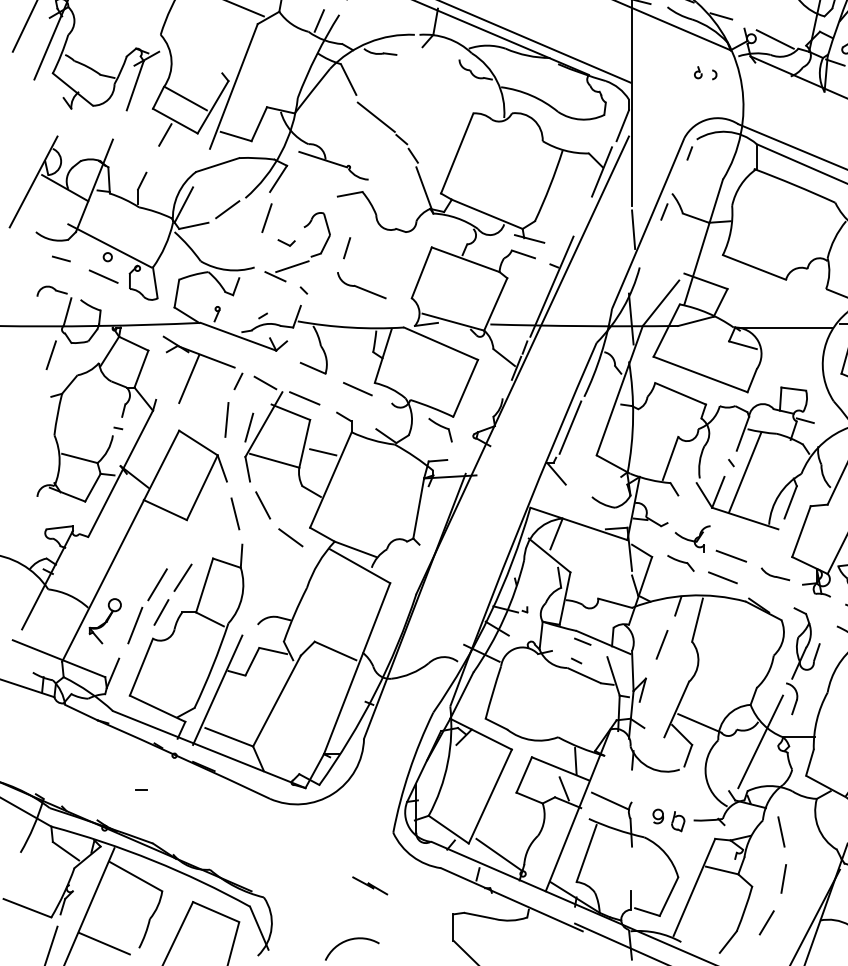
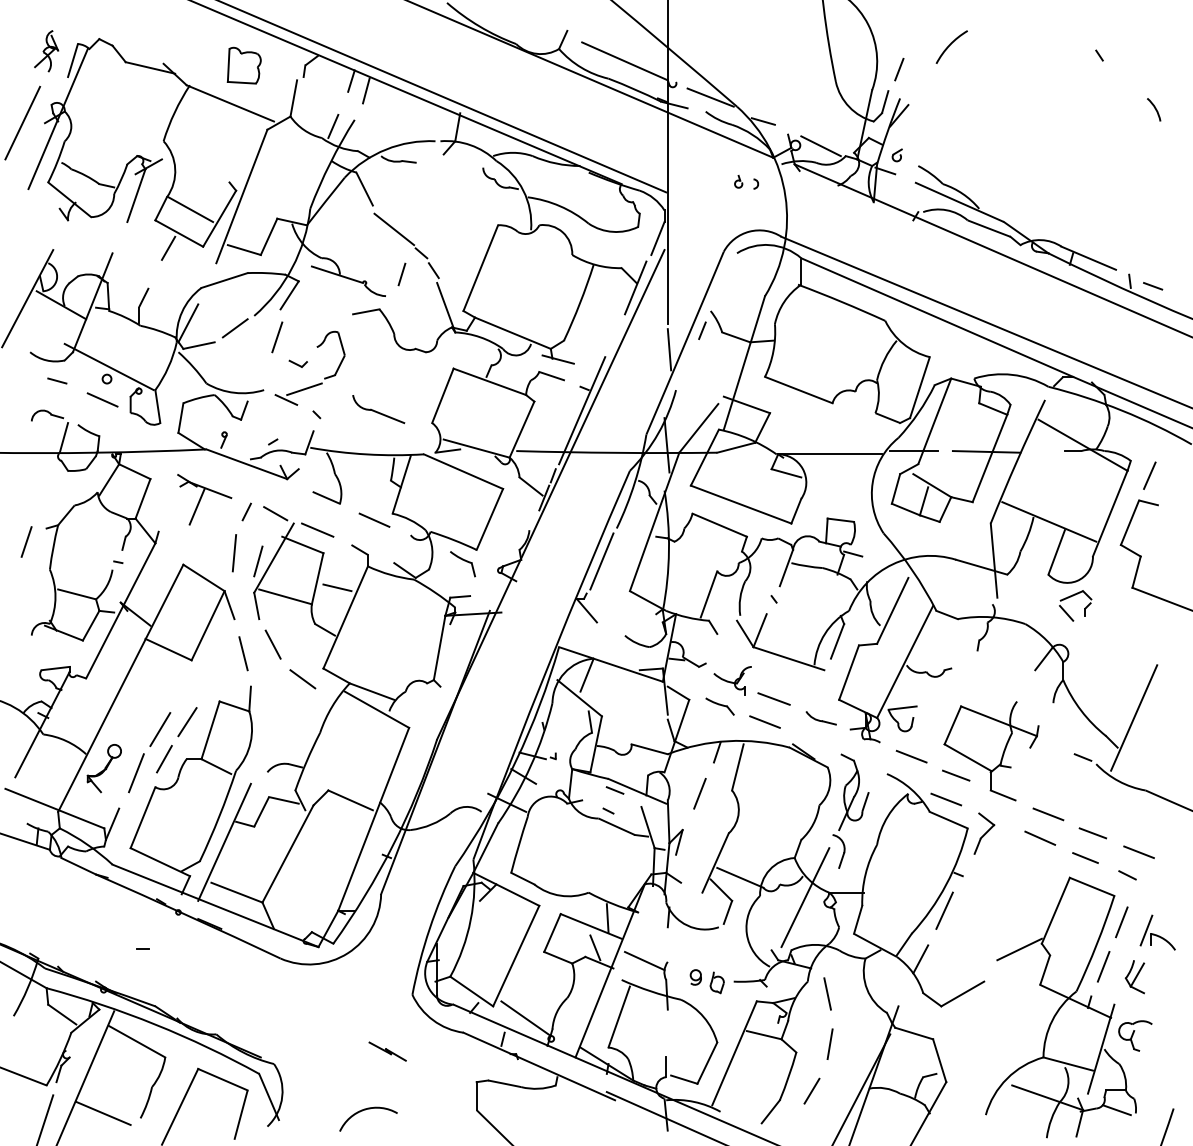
line: (689, 152) -> (729, 267), removed
line: (346, 248) -> (401, 274), moved
line: (51, 354) -> (26, 541), moved
part: (198, 369) -> (204, 499), size x0.7
line: (744, 472) -> (788, 609), removed

